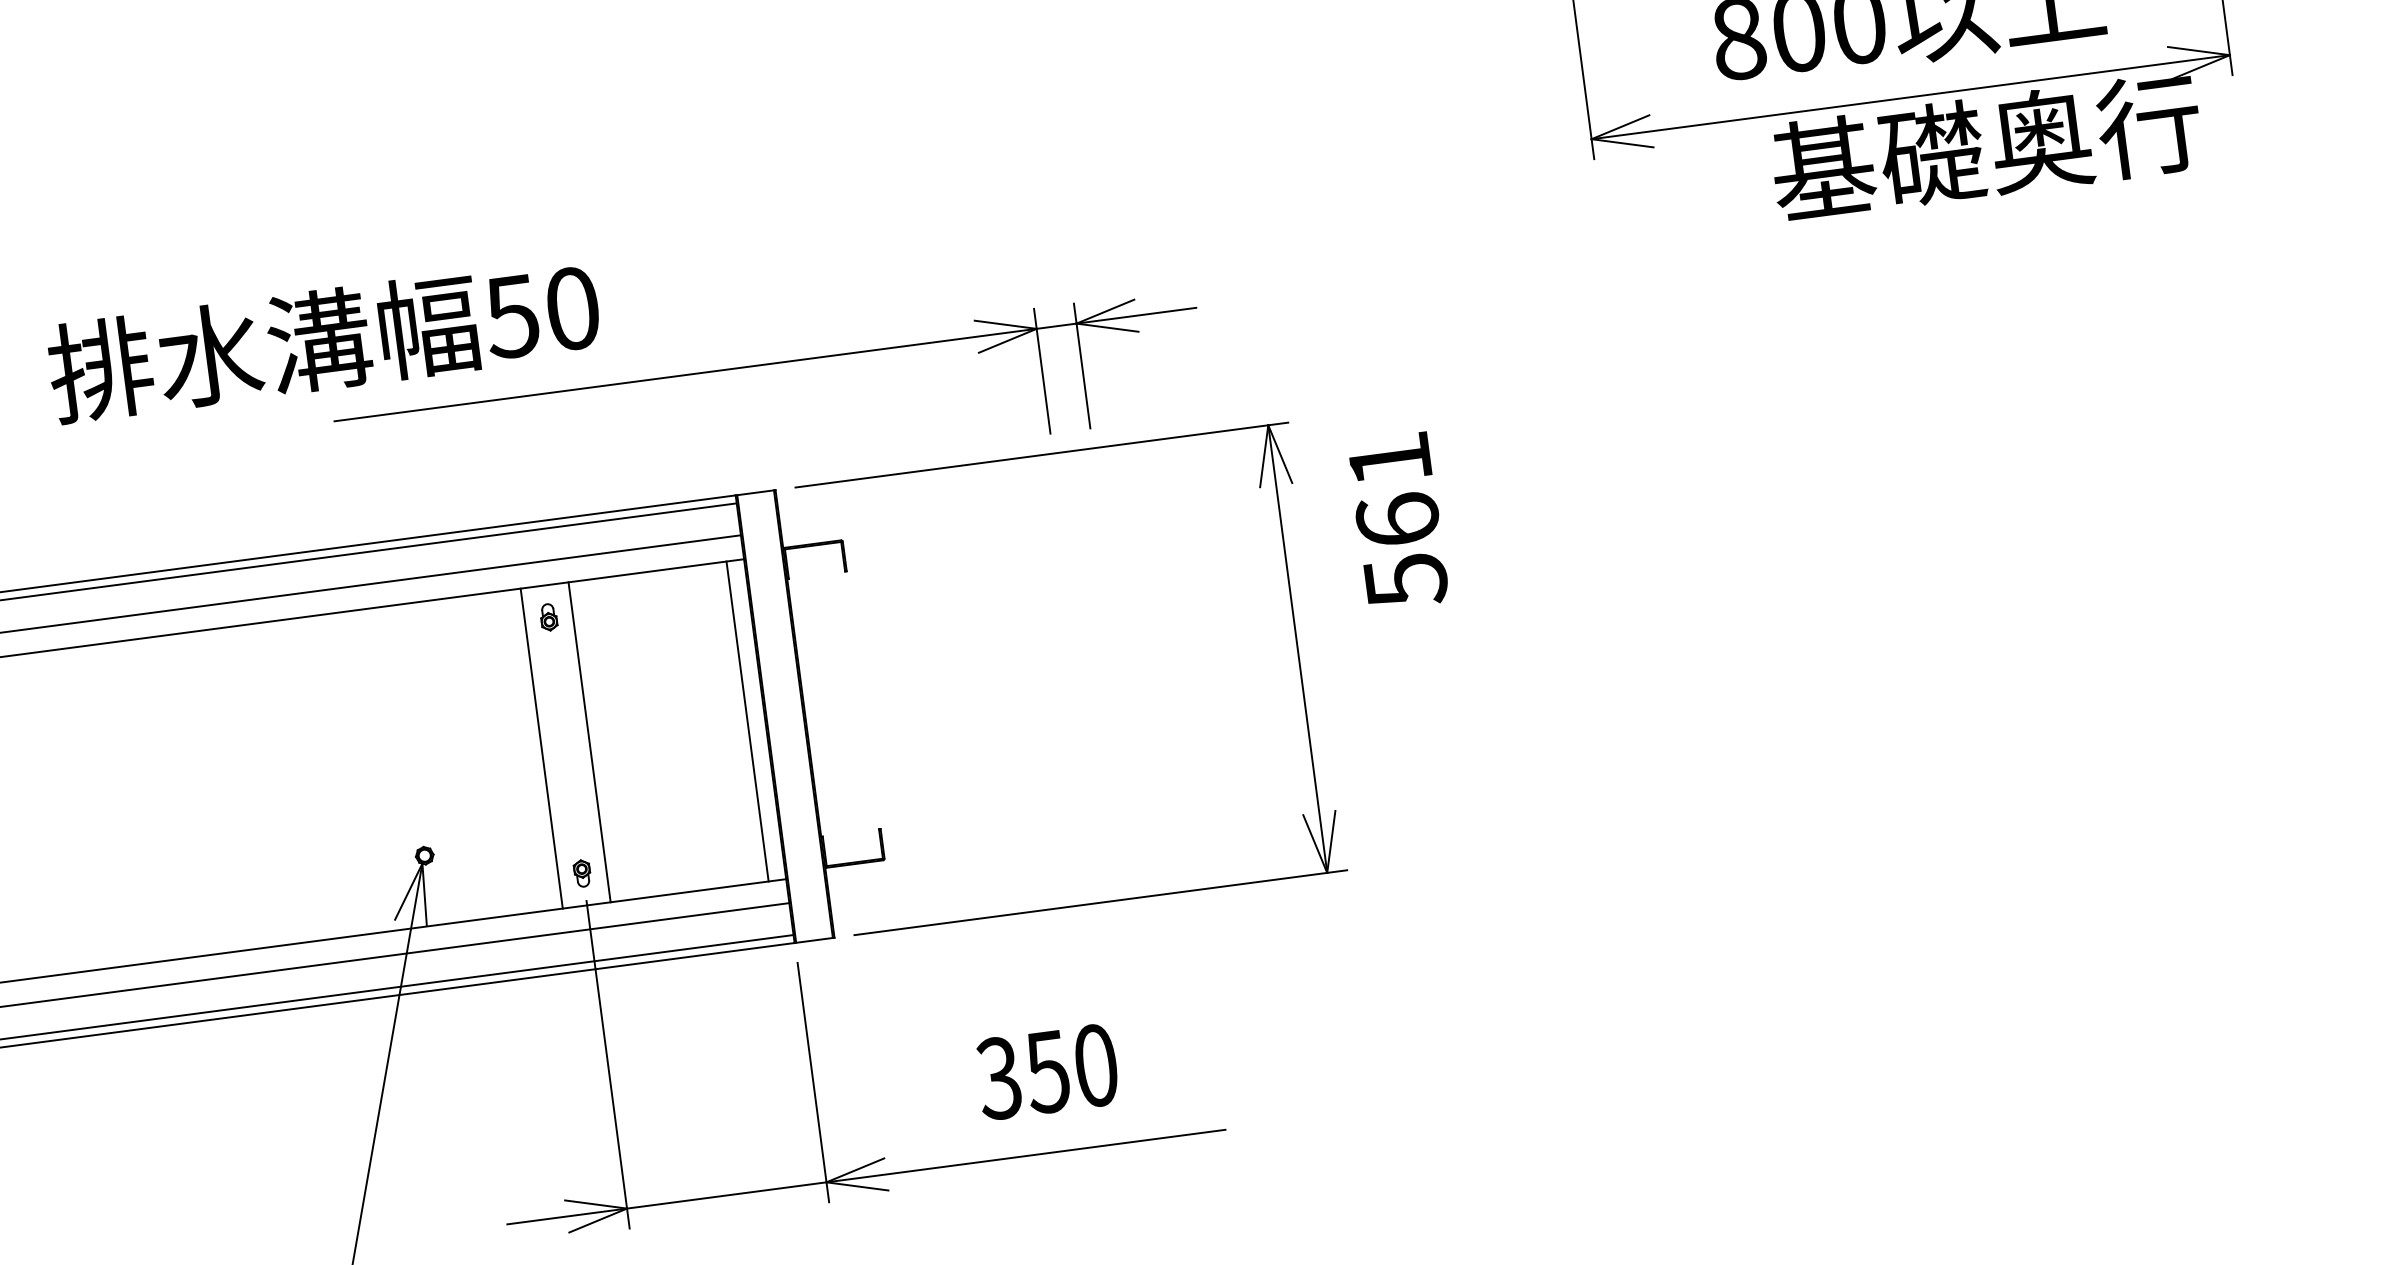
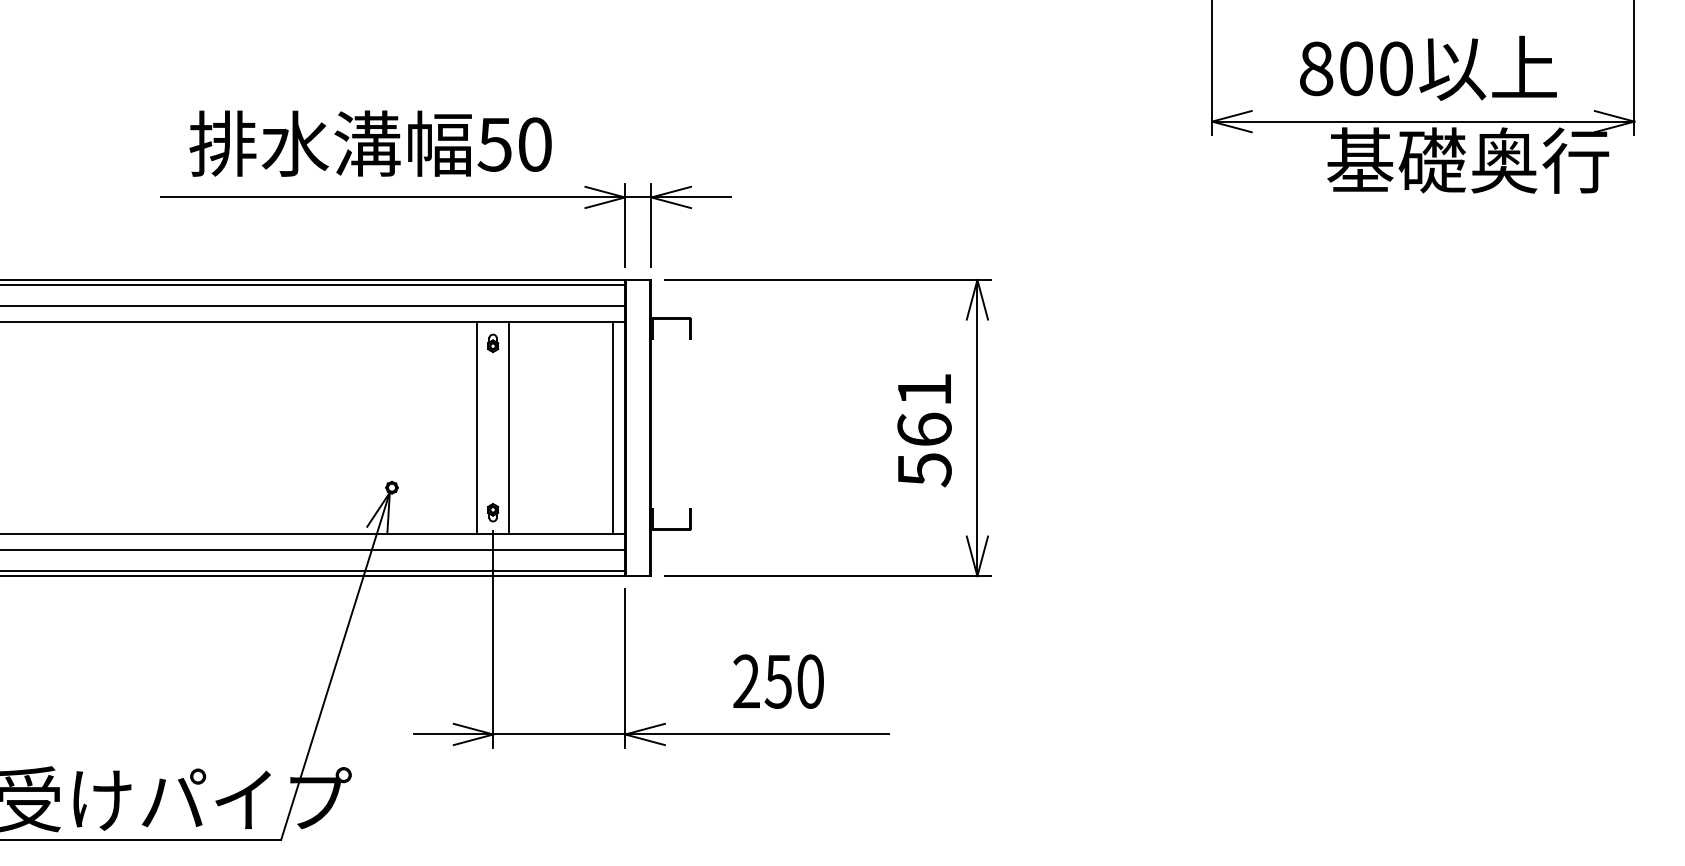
part: (765, 364) -> (445, 197), moved
text: (1397, 521) -> (924, 430), moved
text: (997, 1078) -> (745, 681), 350 -> 250

